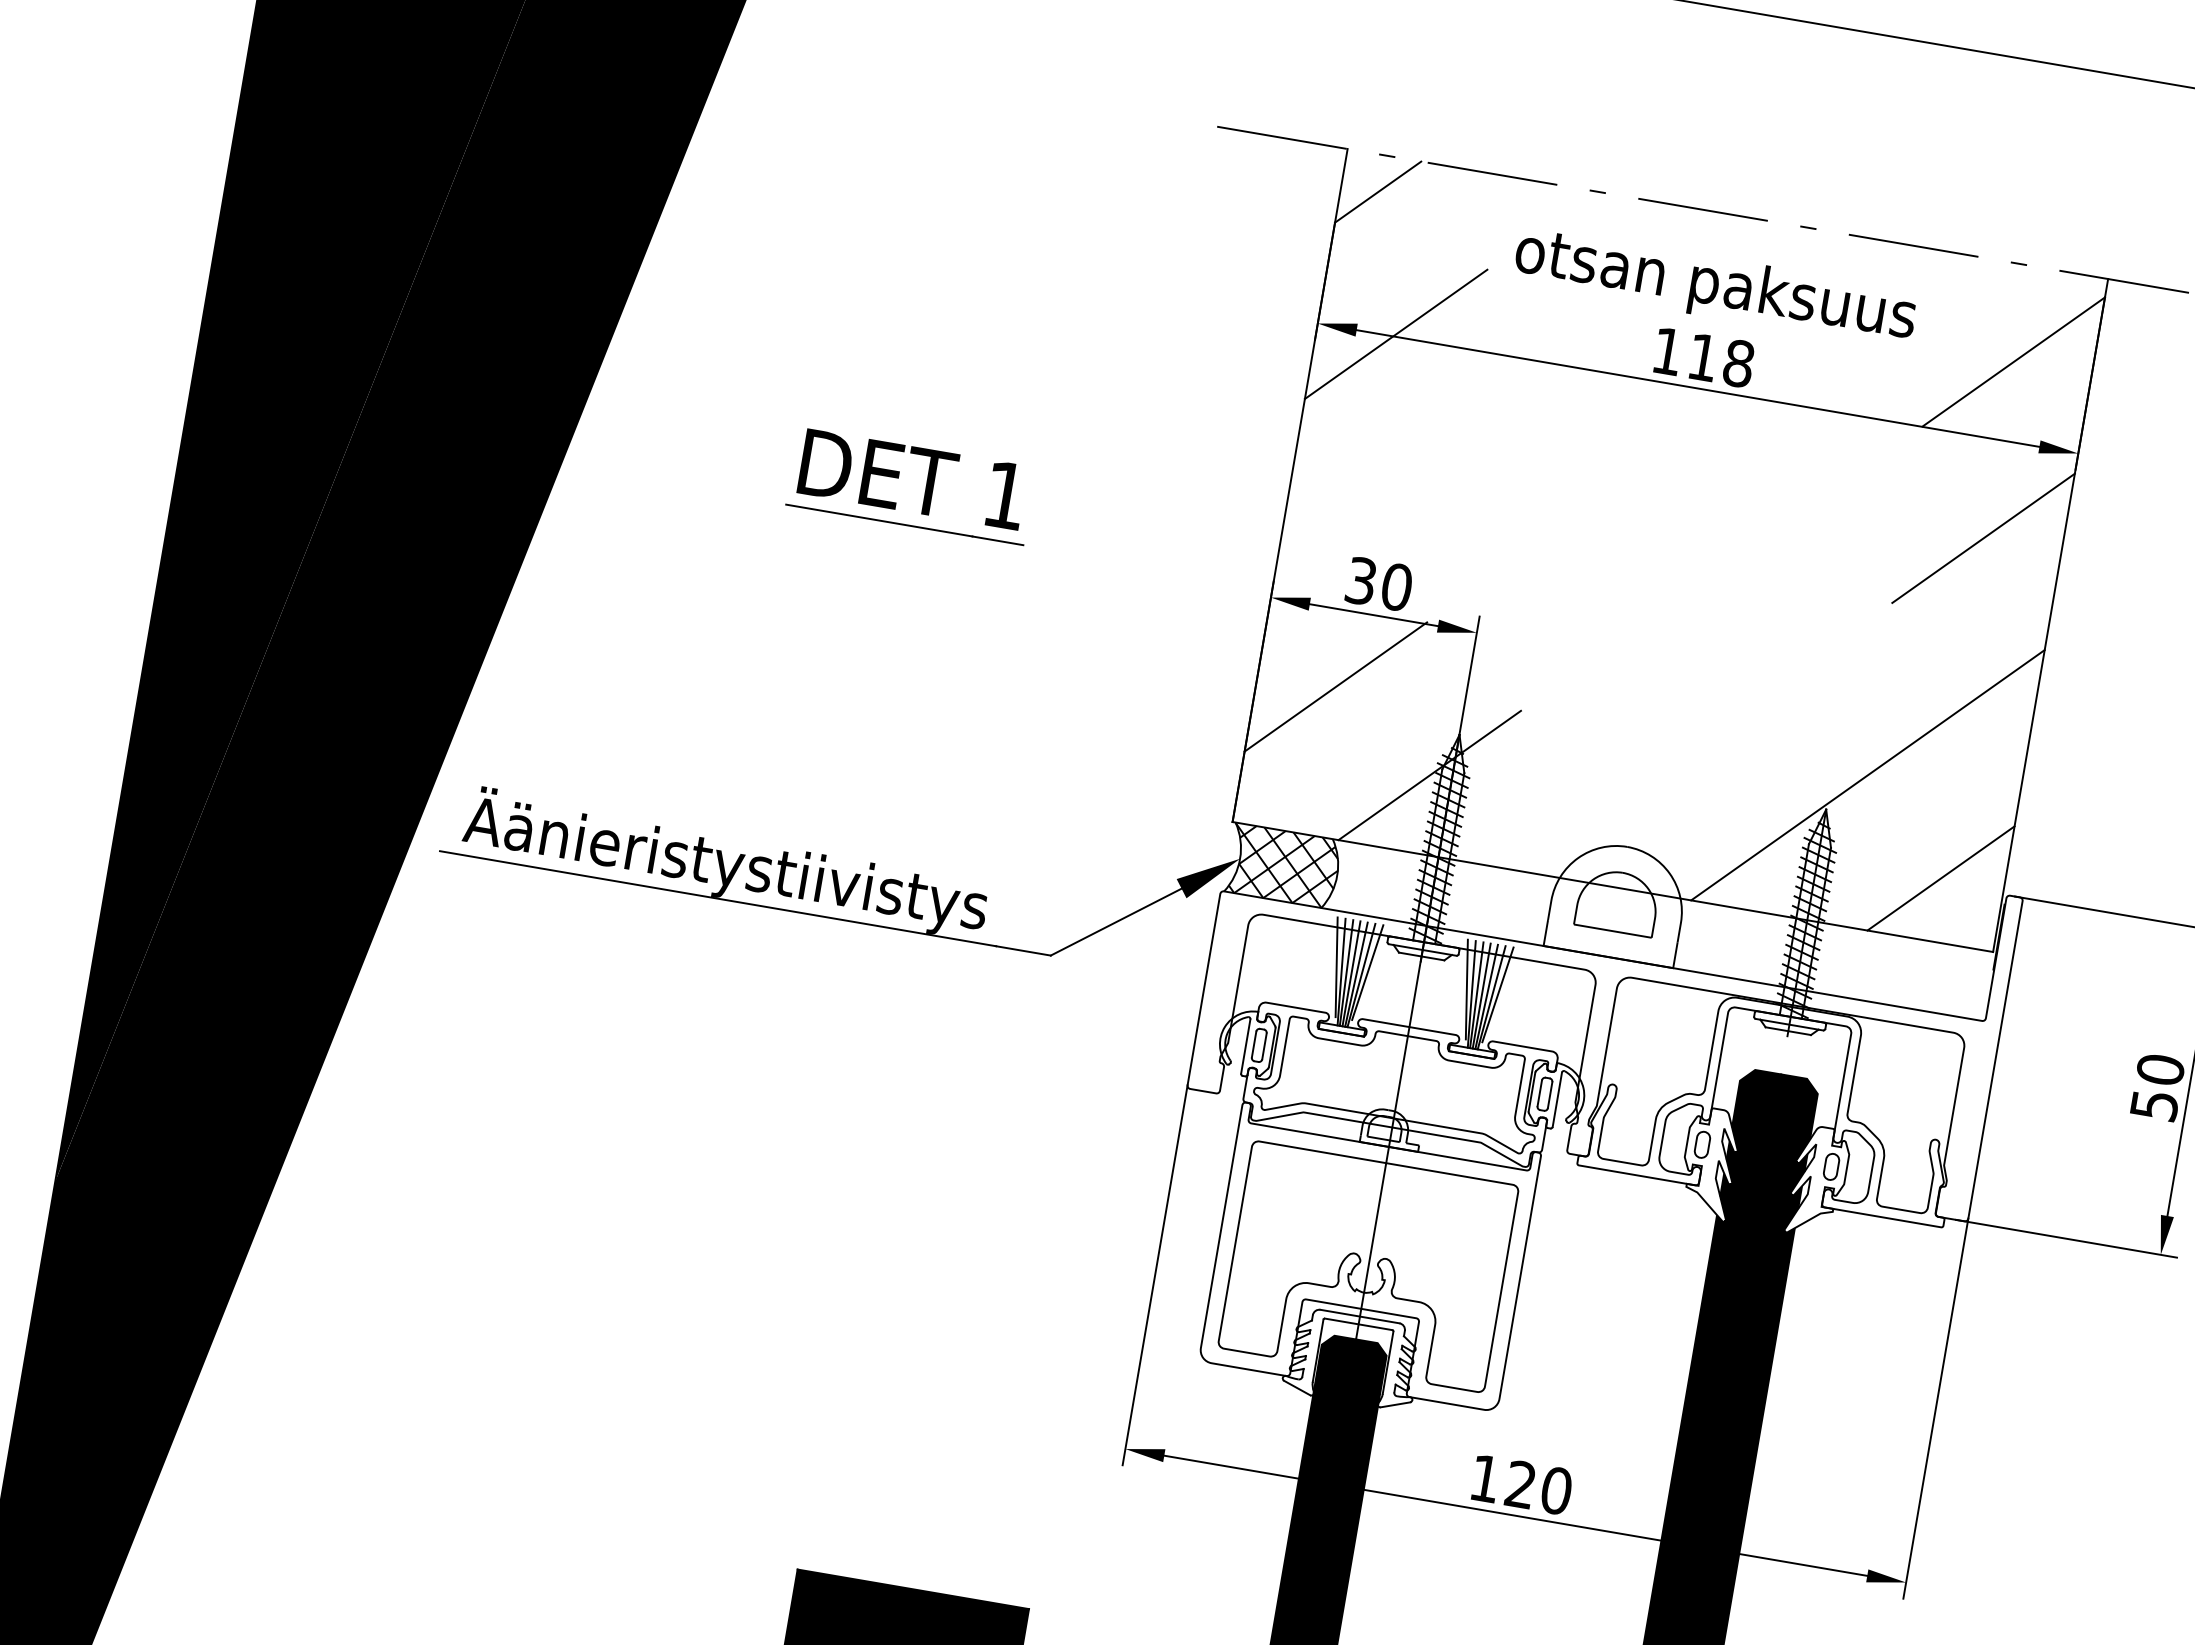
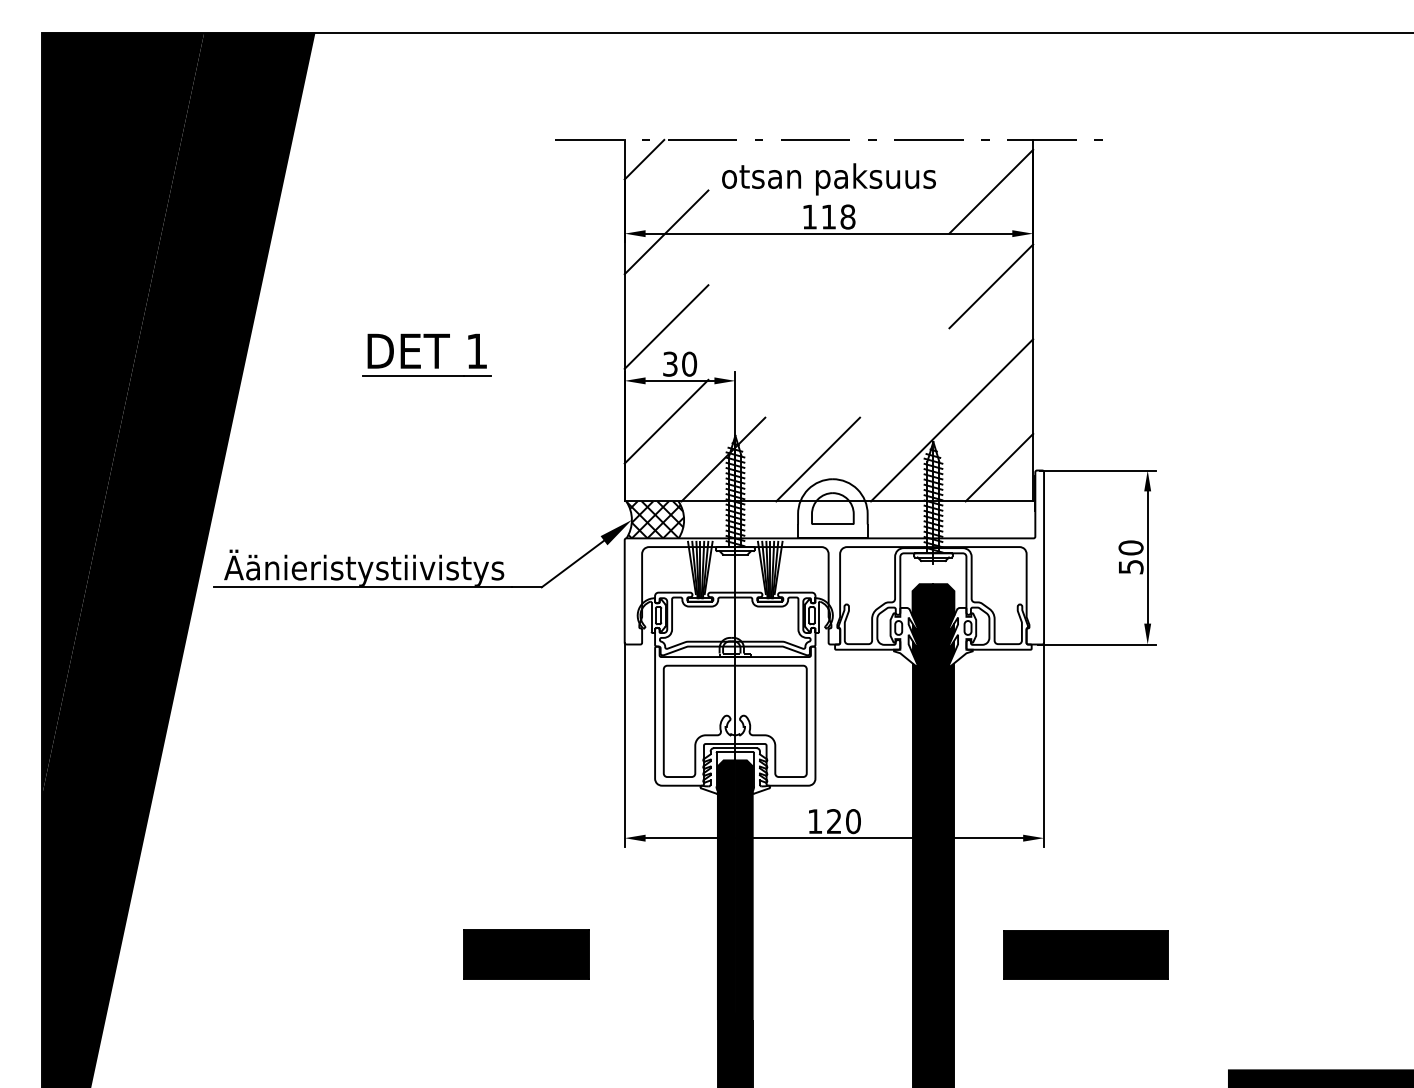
line: (1366, 509) -> (666, 326), added
line: (1606, 805) -> (818, 459), added

